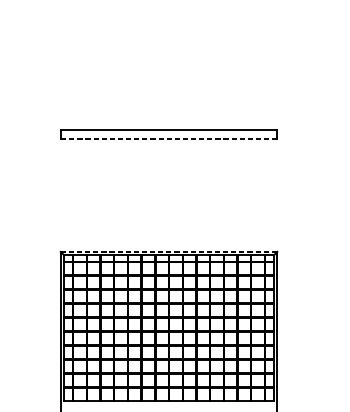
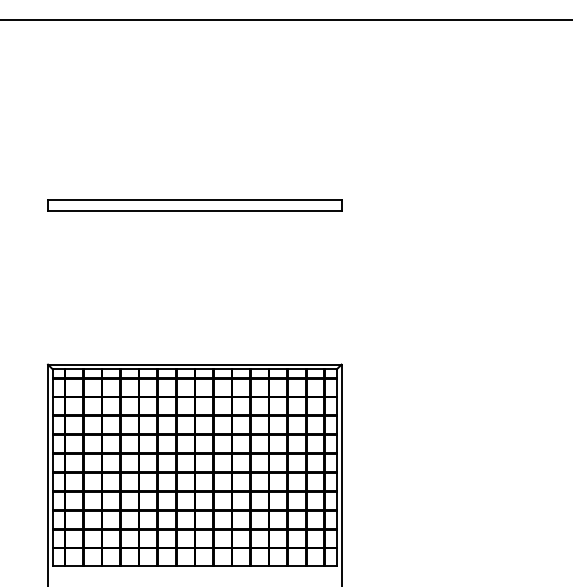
line: (168, 138) -> (194, 211), dashed -> solid
line: (168, 251) -> (194, 364), dashed -> solid

